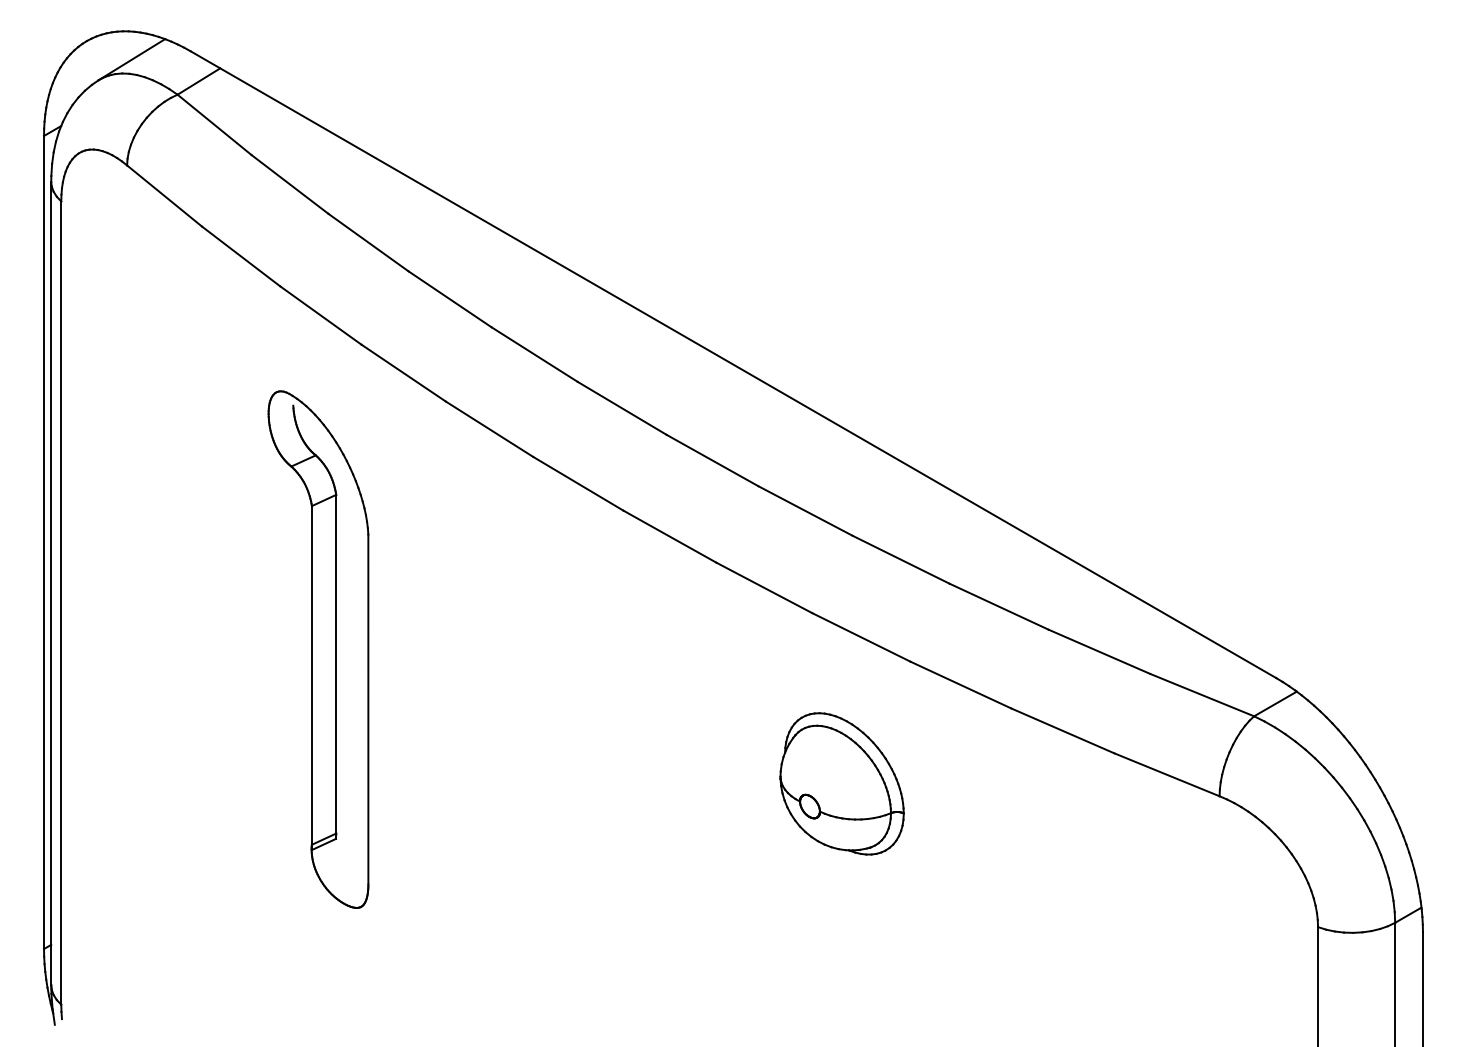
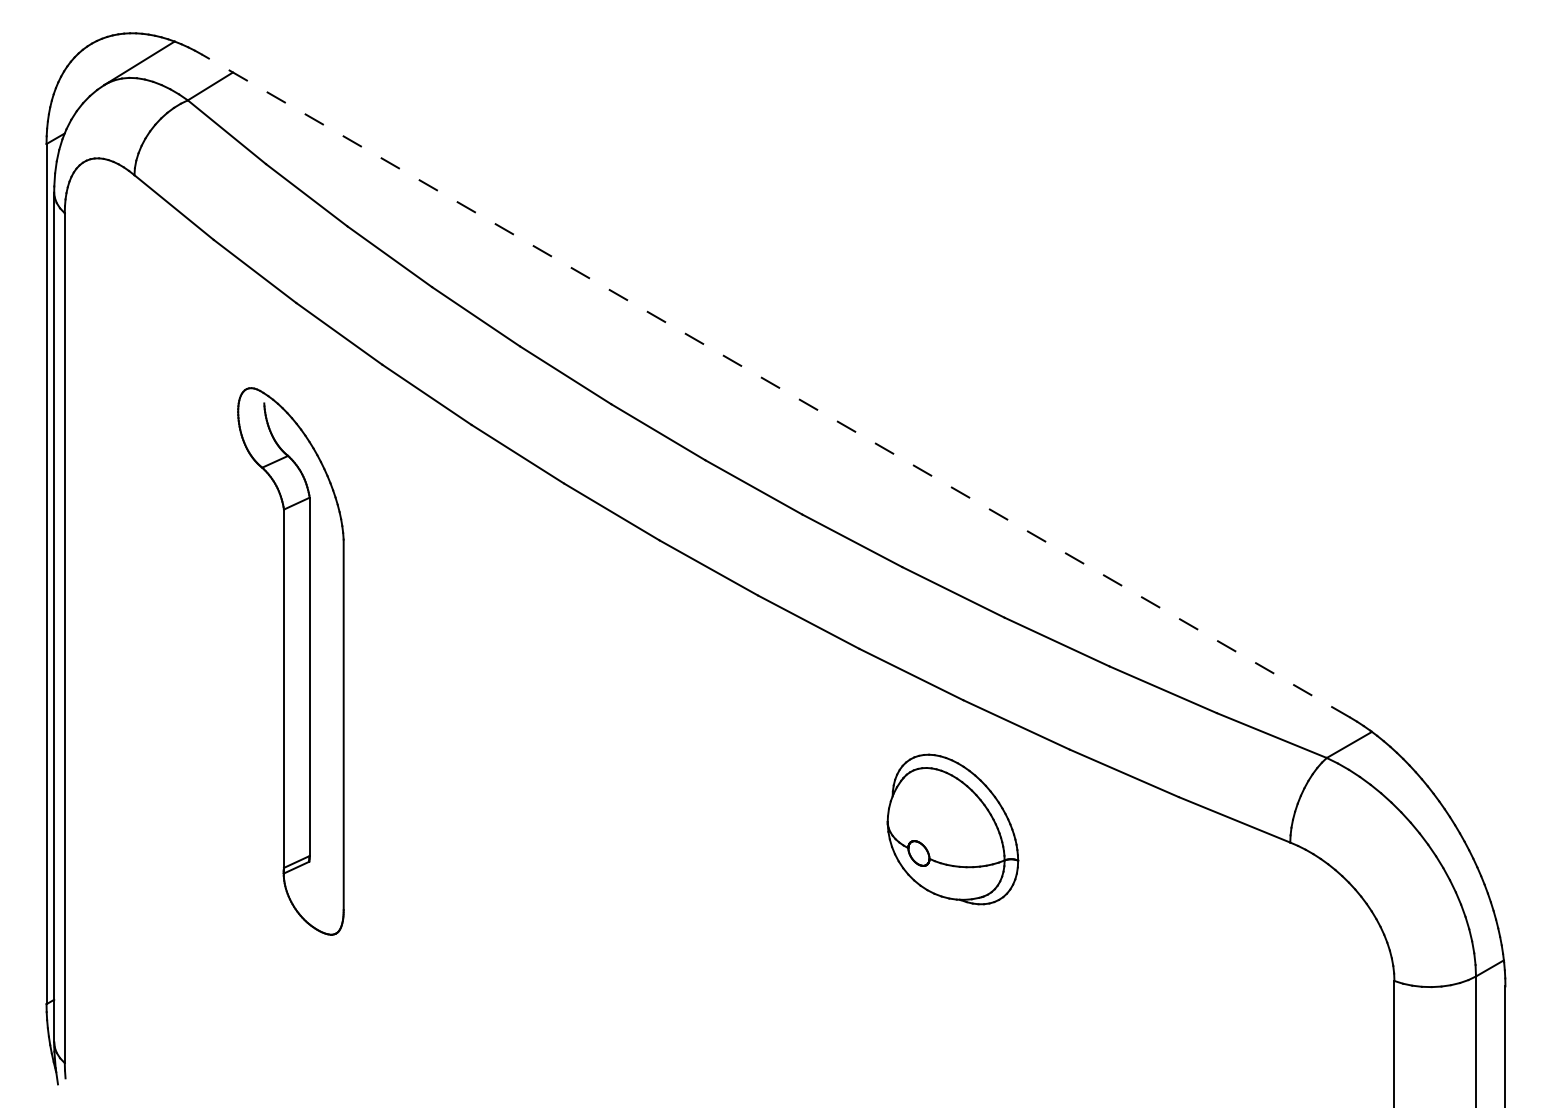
line: (733, 364) -> (775, 385), solid -> dashed
part: (318, 649) -> (290, 661), moved
part: (841, 783) -> (952, 829), moved

